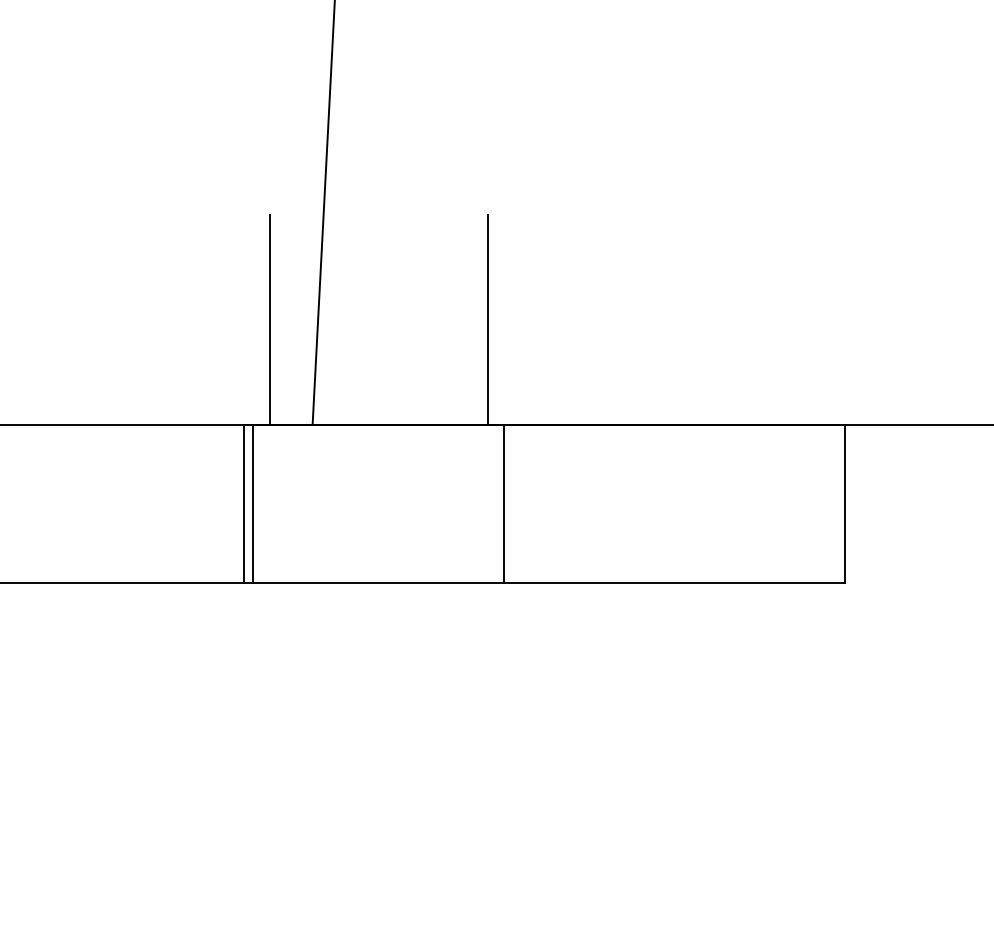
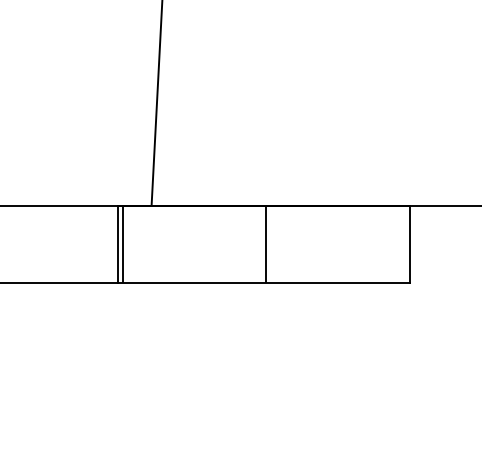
line: (269, 320) -> (130, 155), removed
line: (487, 320) -> (236, 155), removed
line: (504, 504) -> (266, 244), moved

